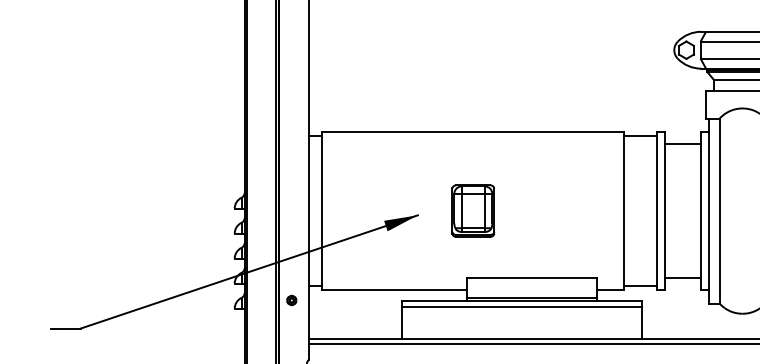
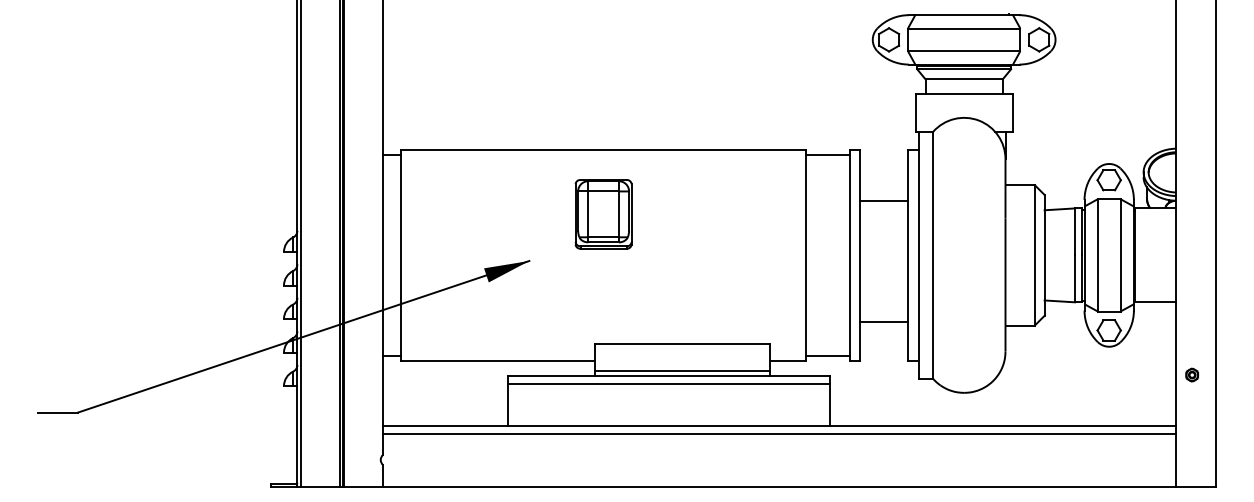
line: (683, 144) -> (884, 200), moved
part: (473, 211) -> (603, 214), moved
line: (683, 278) -> (884, 322), moved
part: (291, 300) -> (360, 374), removed

